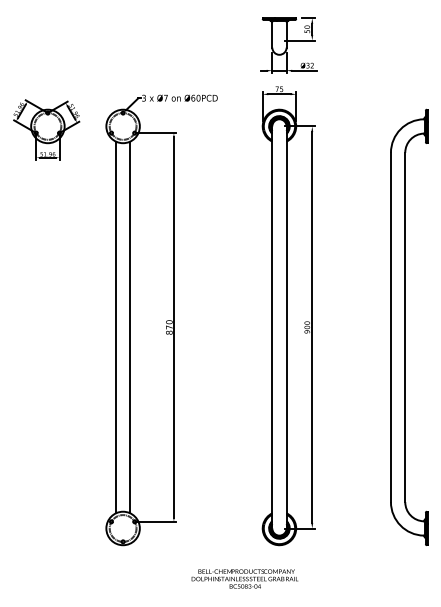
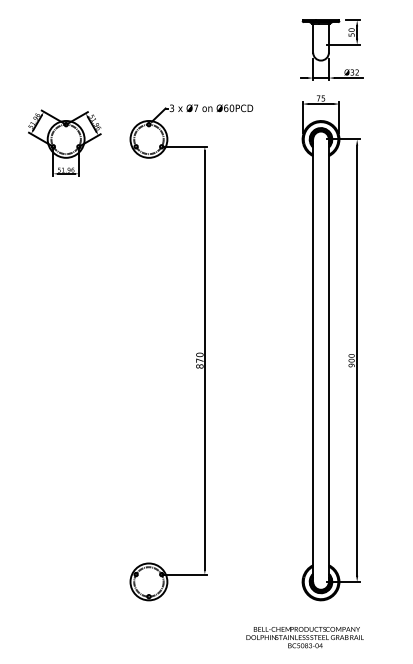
line: (115, 327) -> (140, 360), removed
line: (130, 327) -> (157, 360), removed
text: (244, 578) -> (304, 636), moved

